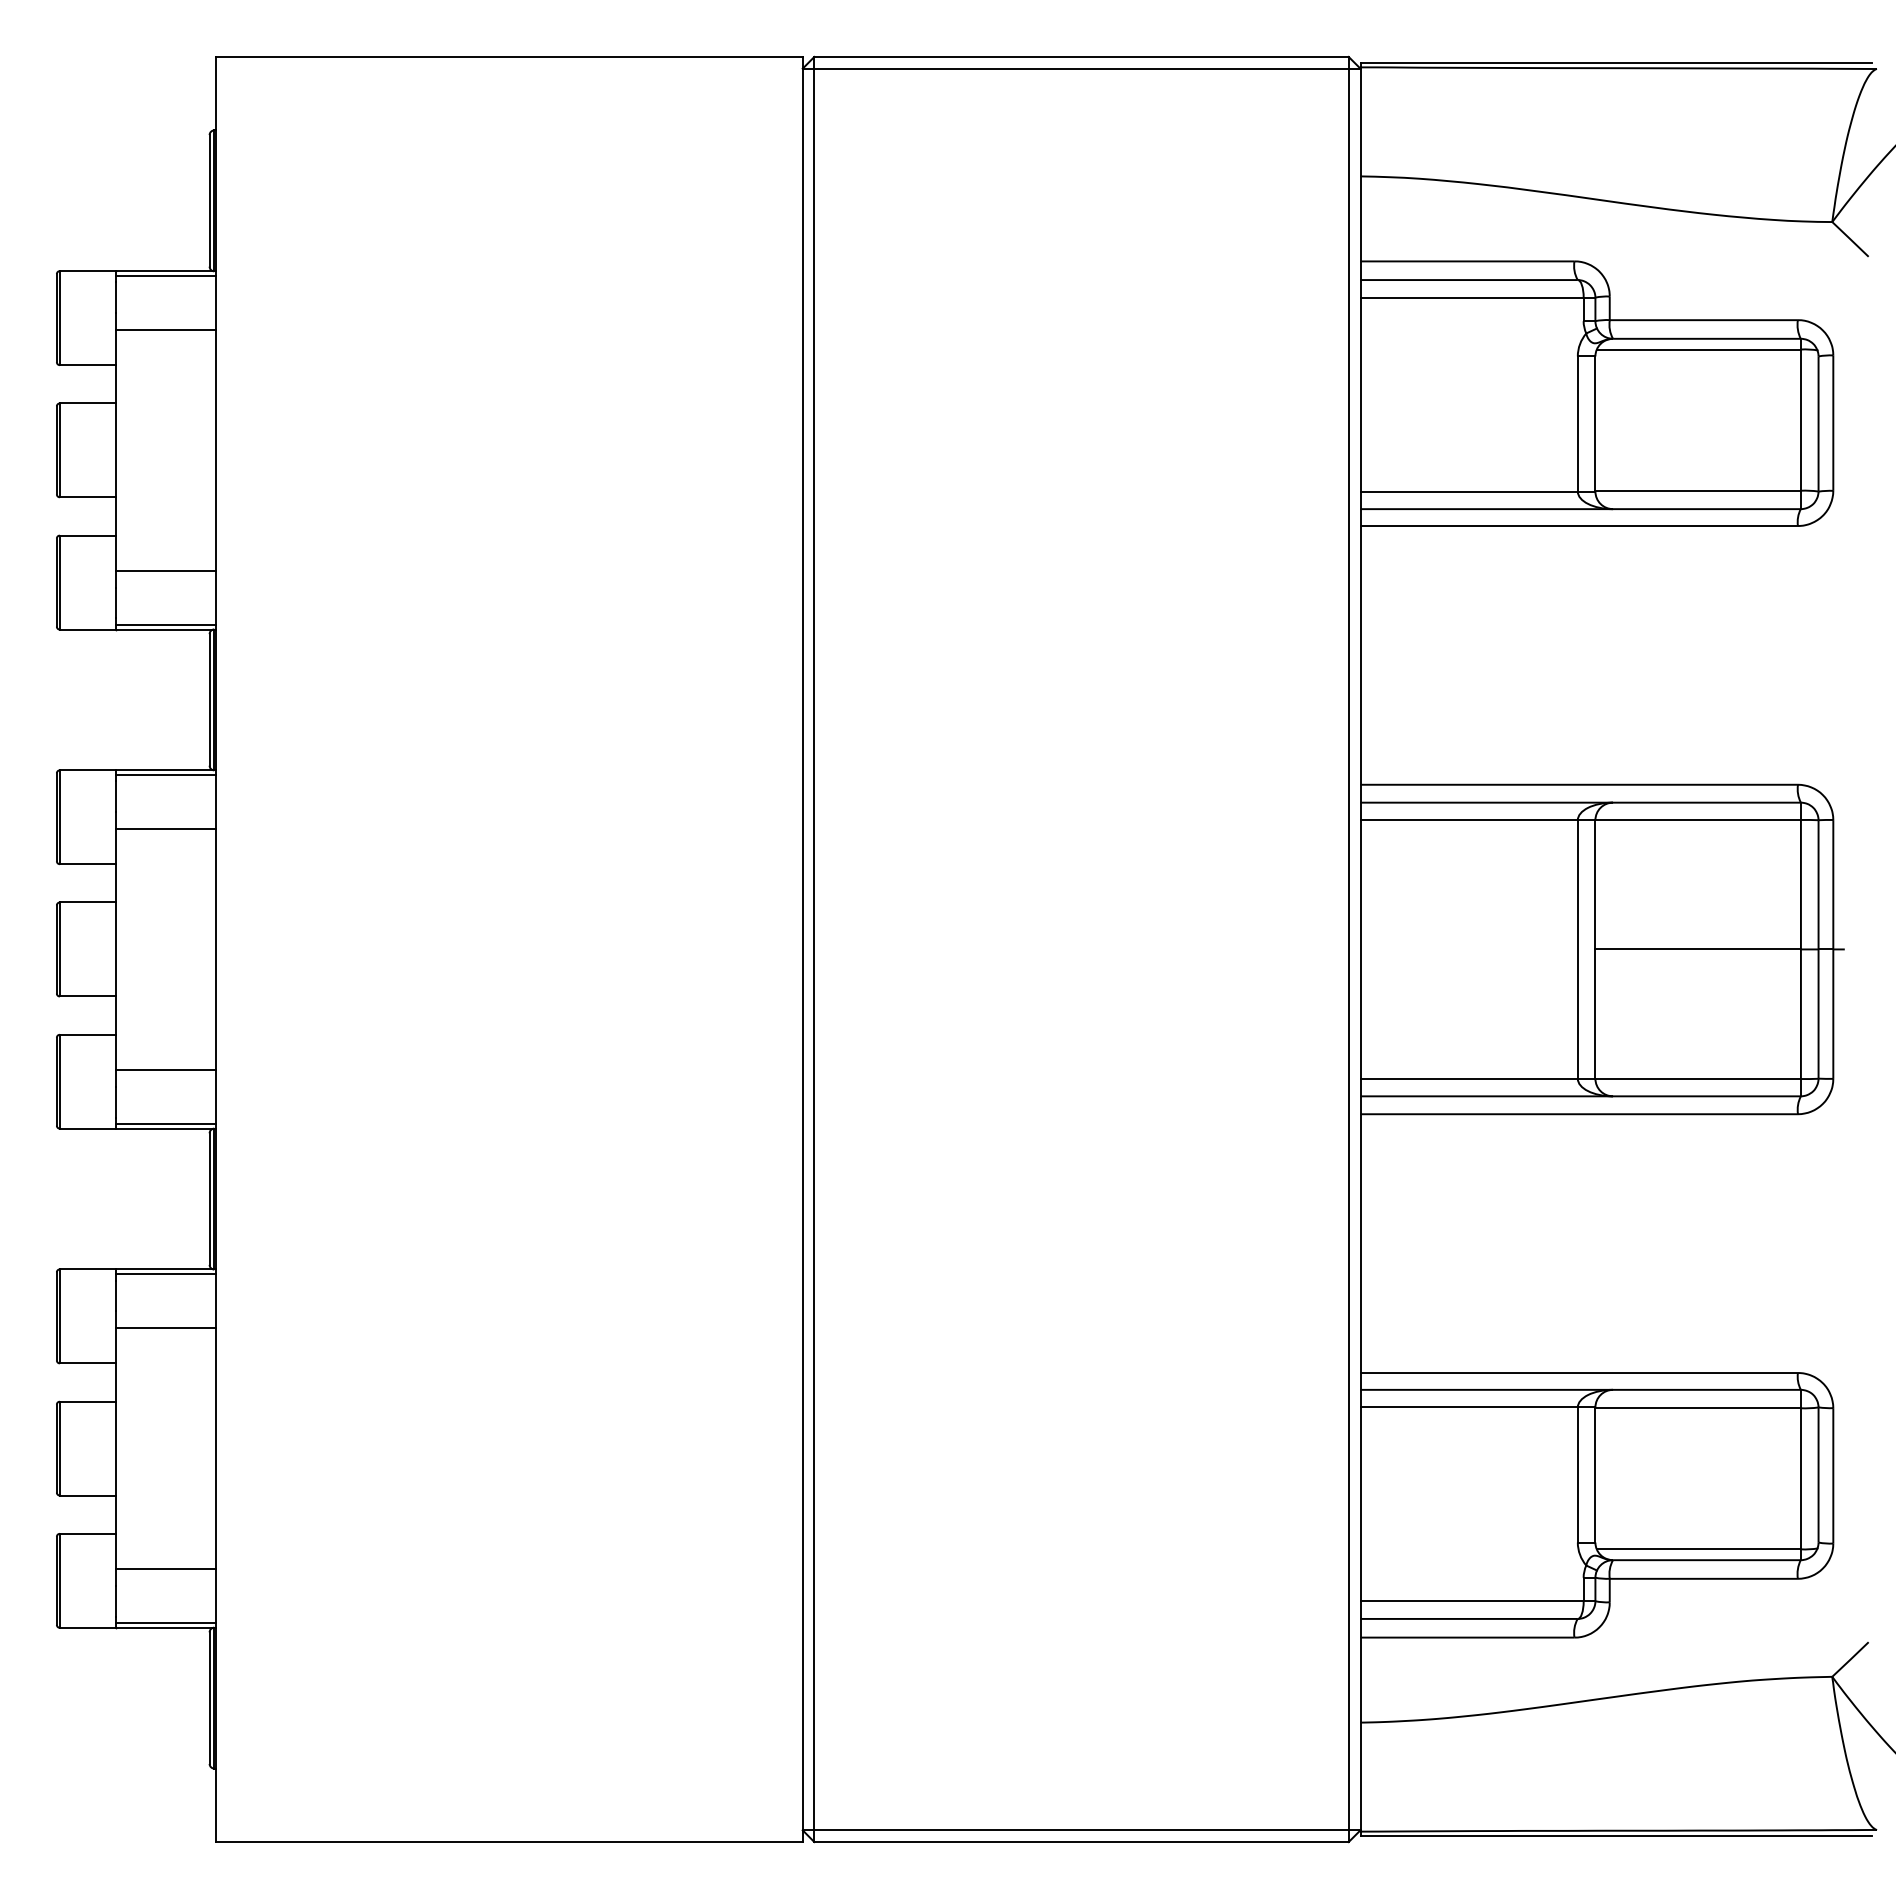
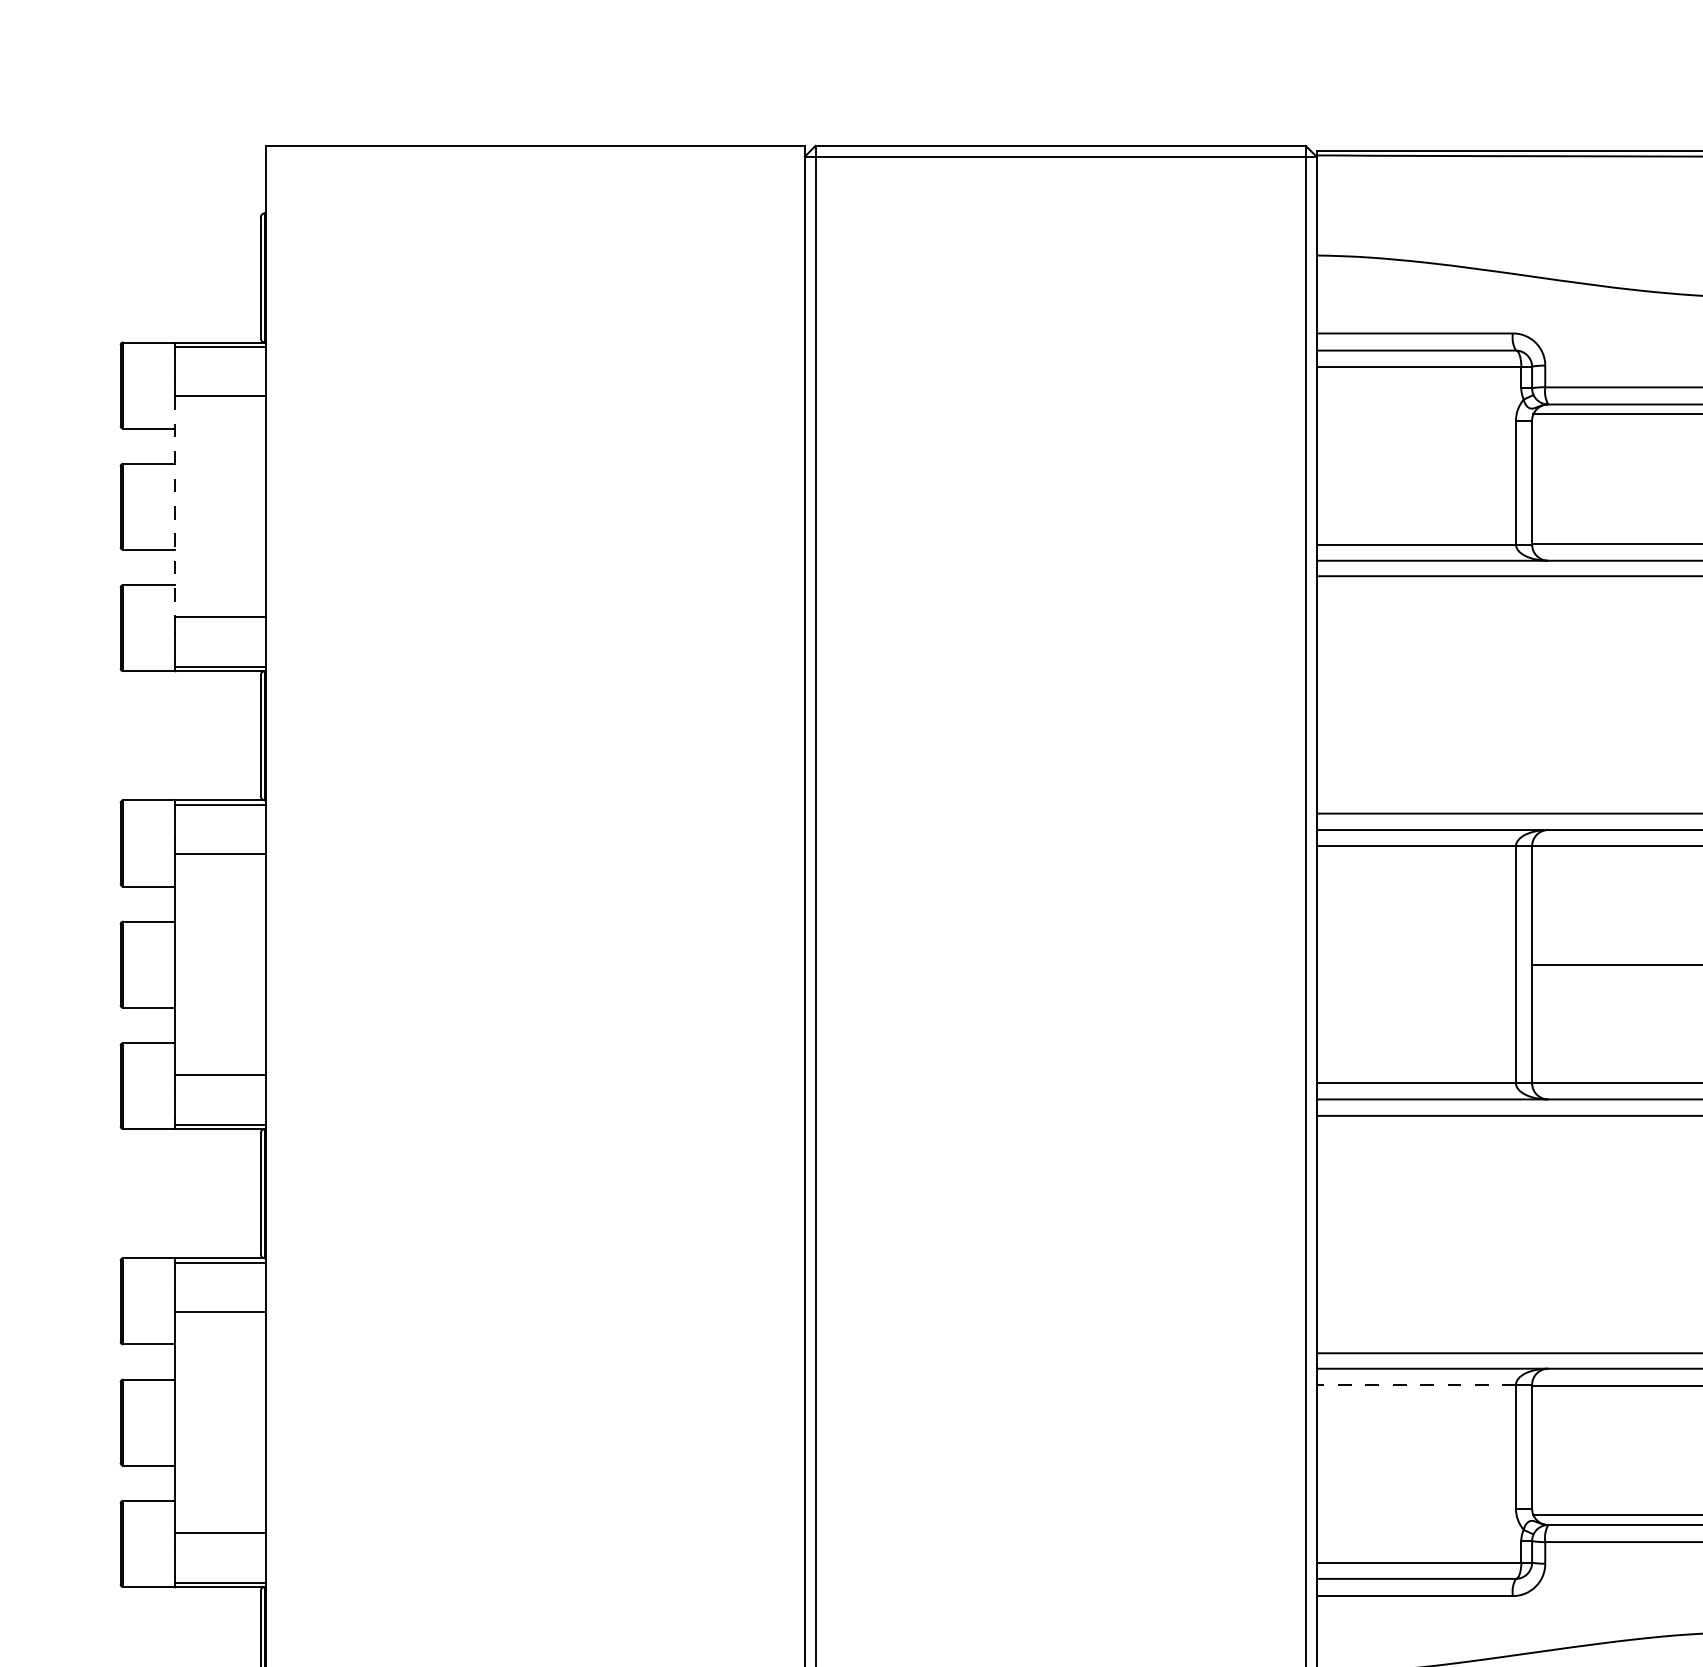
line: (115, 450) -> (174, 506), solid -> dashed
line: (1469, 1407) -> (1416, 1384), solid -> dashed

